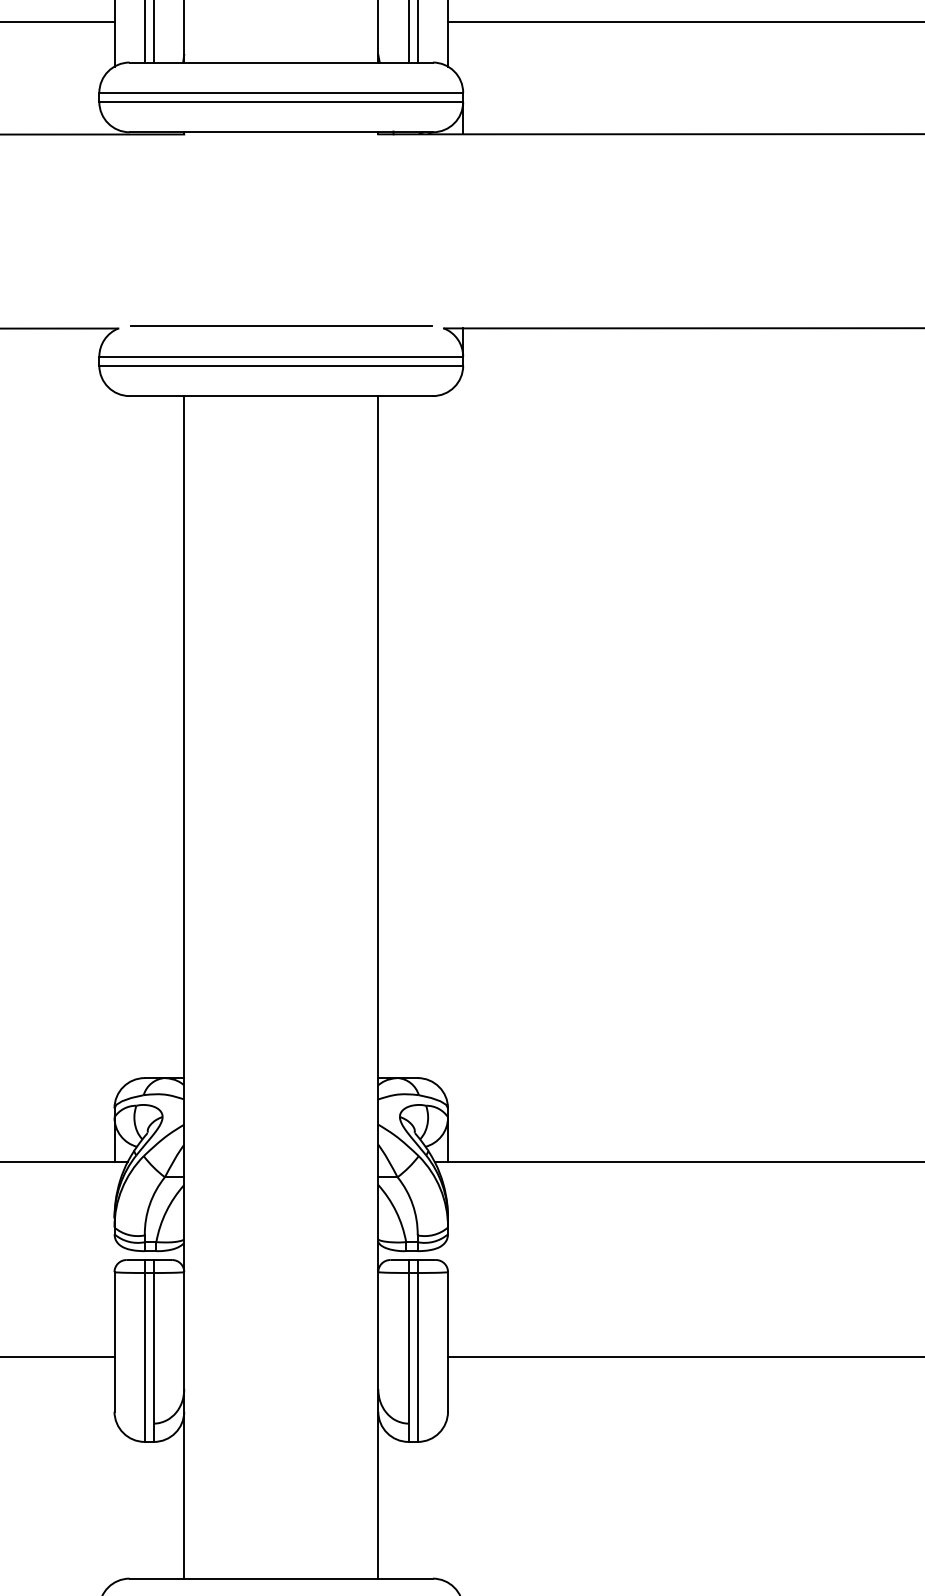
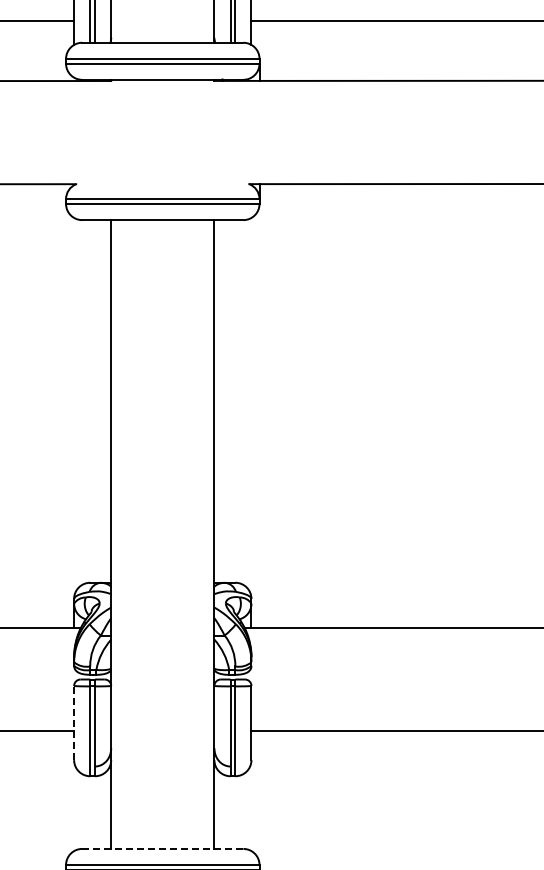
line: (280, 327) -> (162, 183), removed
line: (115, 1340) -> (74, 722), solid -> dashed
line: (280, 1577) -> (162, 848), solid -> dashed

